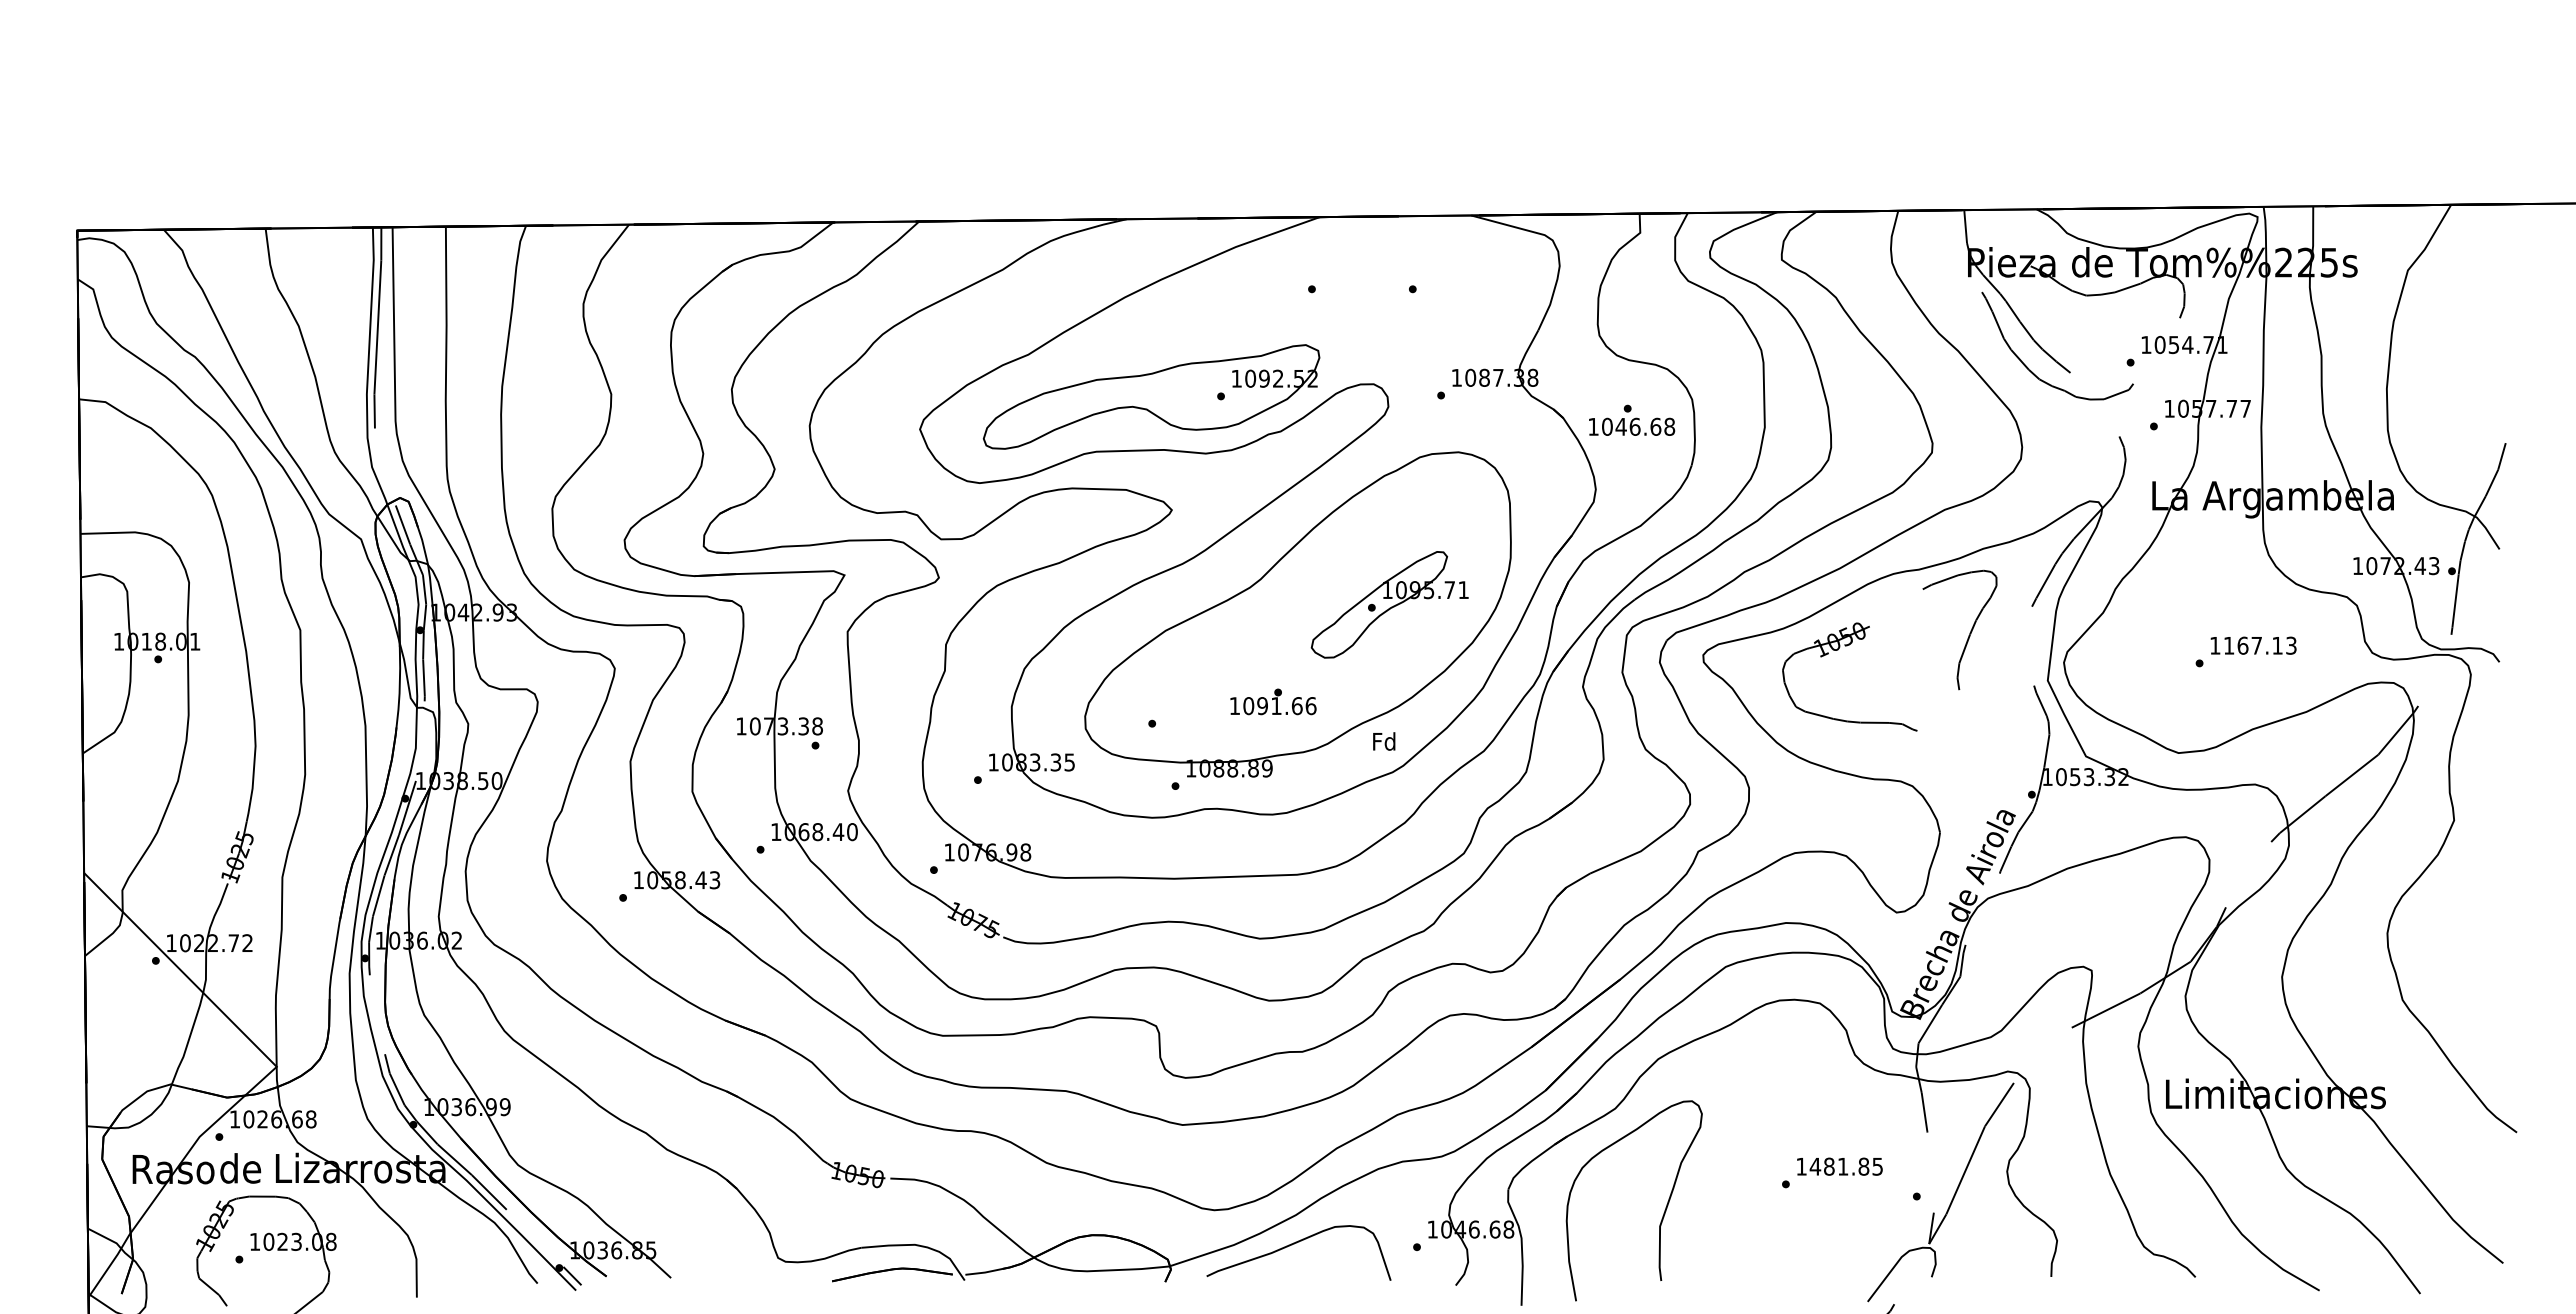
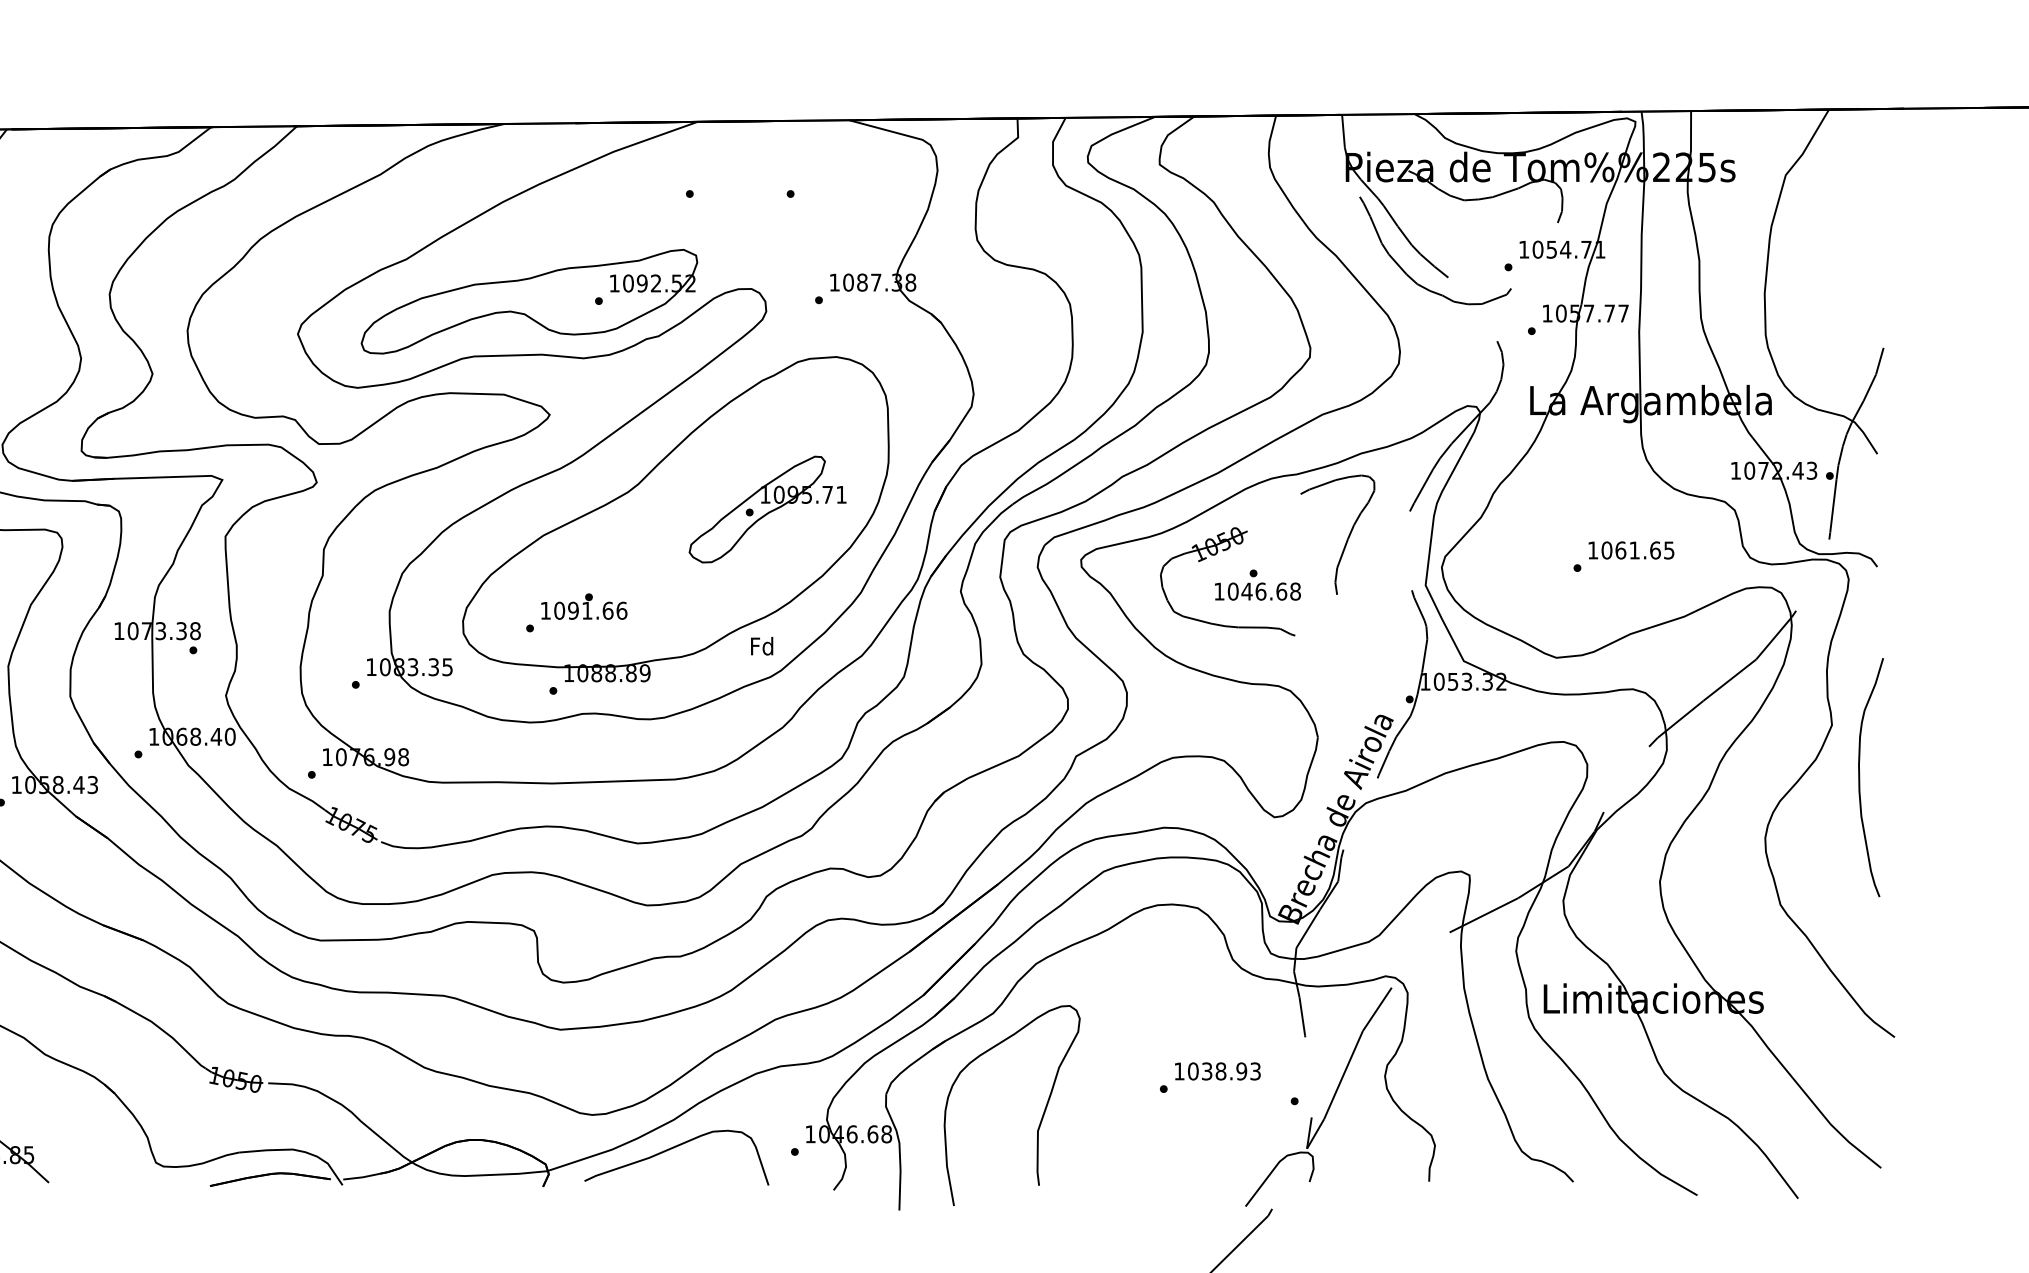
text: (1632, 419) -> (1258, 584), moved
text: (2259, 645) -> (1637, 550), 1167.13 -> 1061.65
text: (1273, 701) -> (584, 606), moved
curve: (2482, 872) -> (1860, 777), added
text: (1845, 1166) -> (1223, 1071), 1481.85 -> 1038.93

